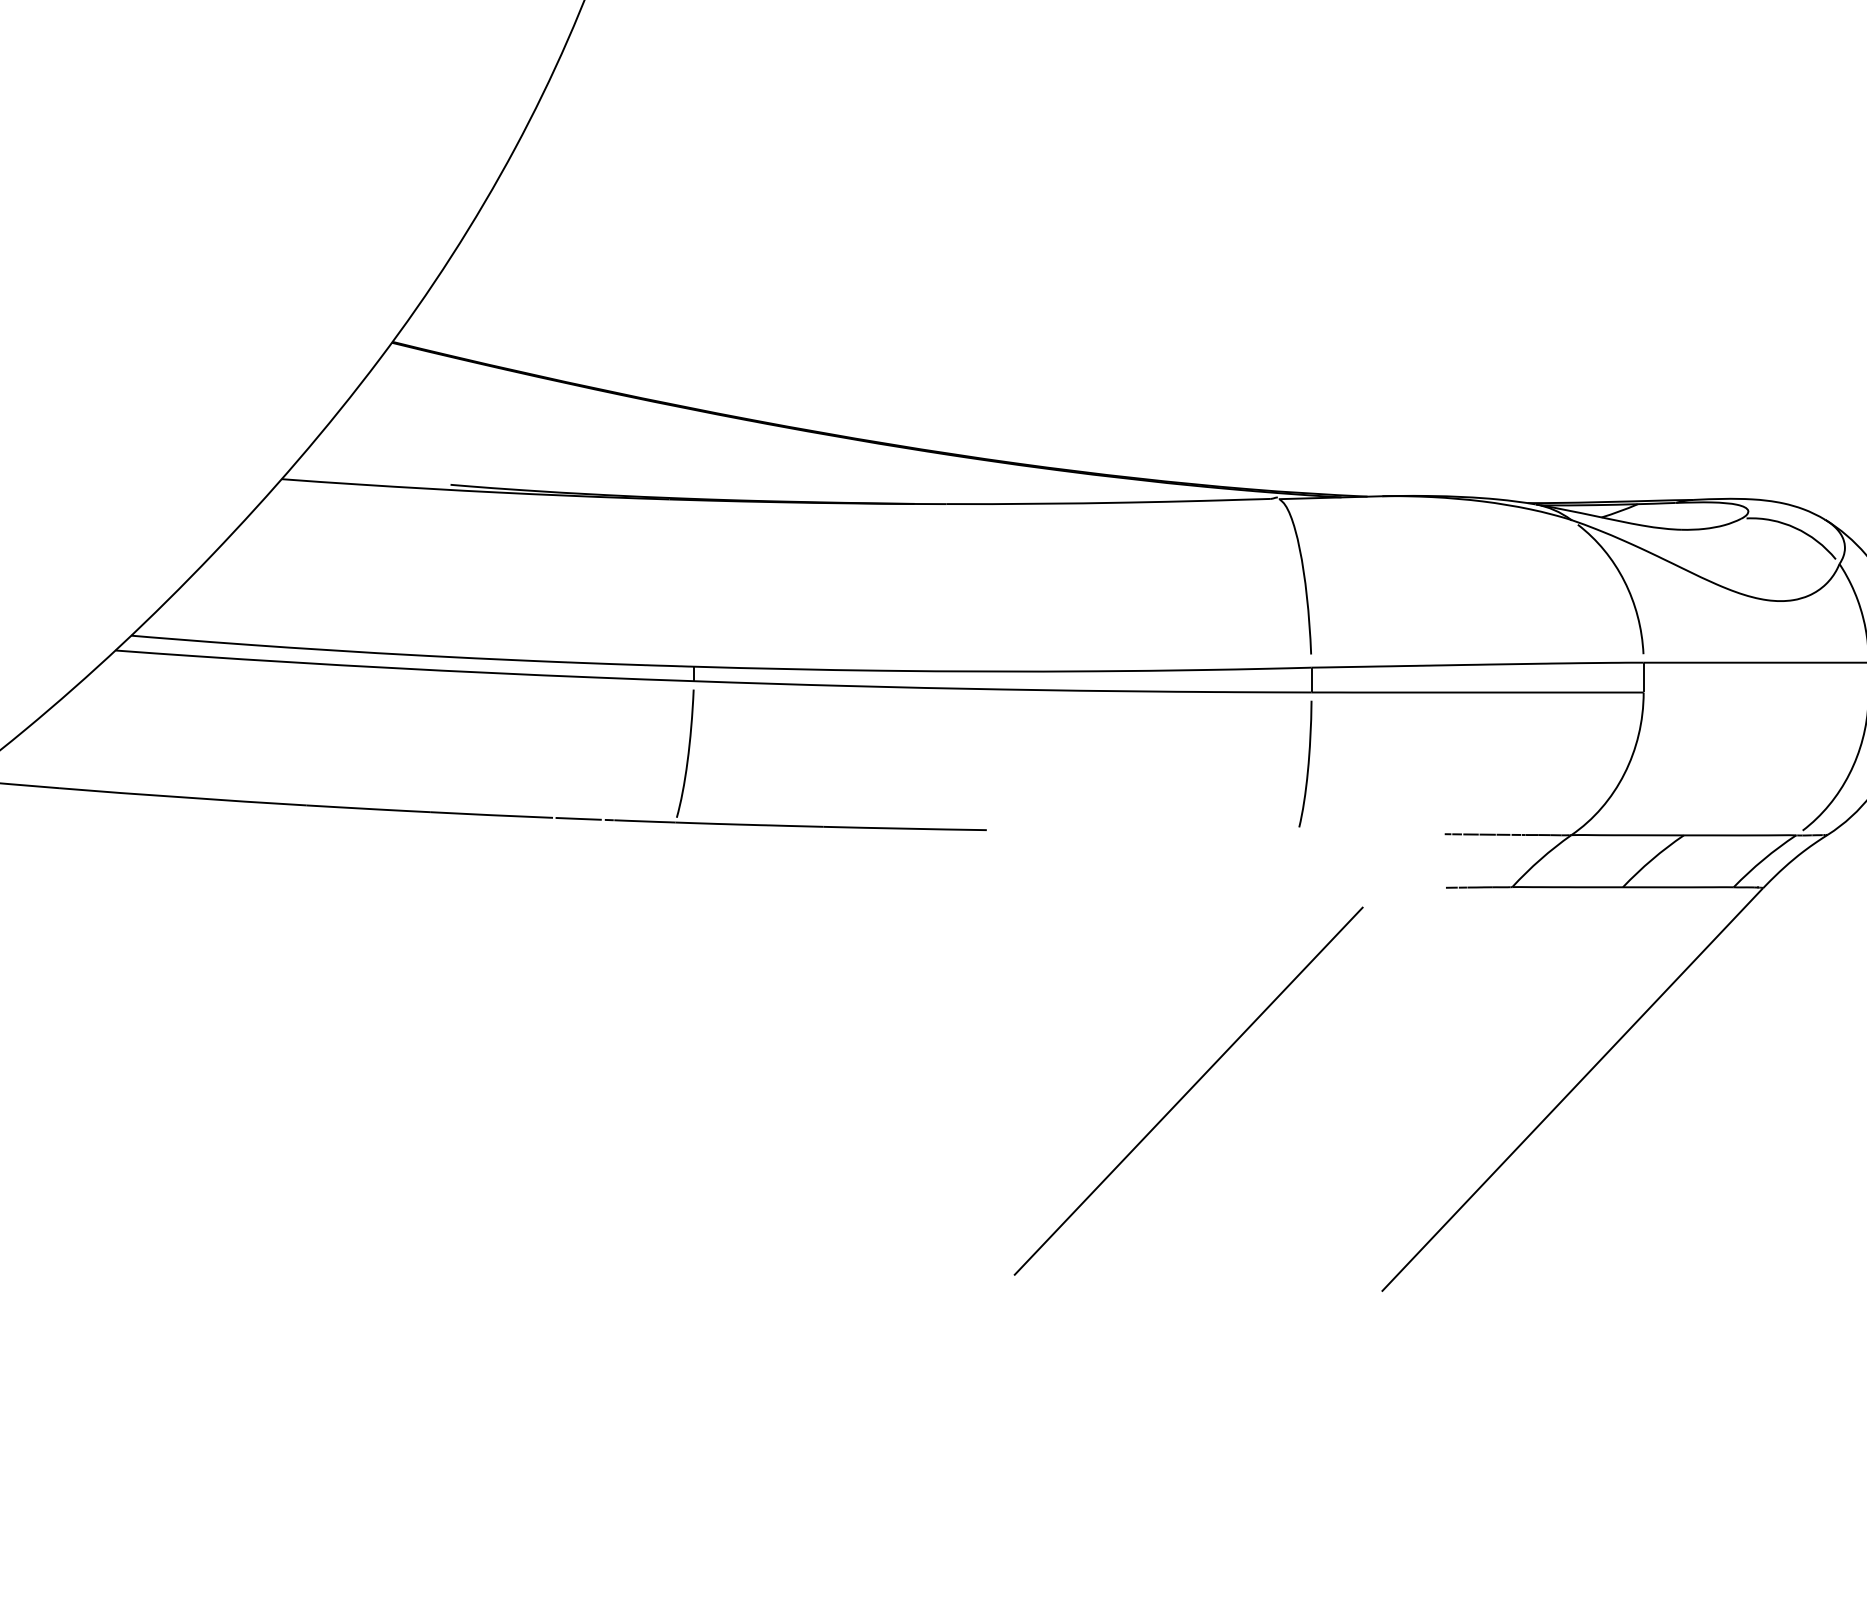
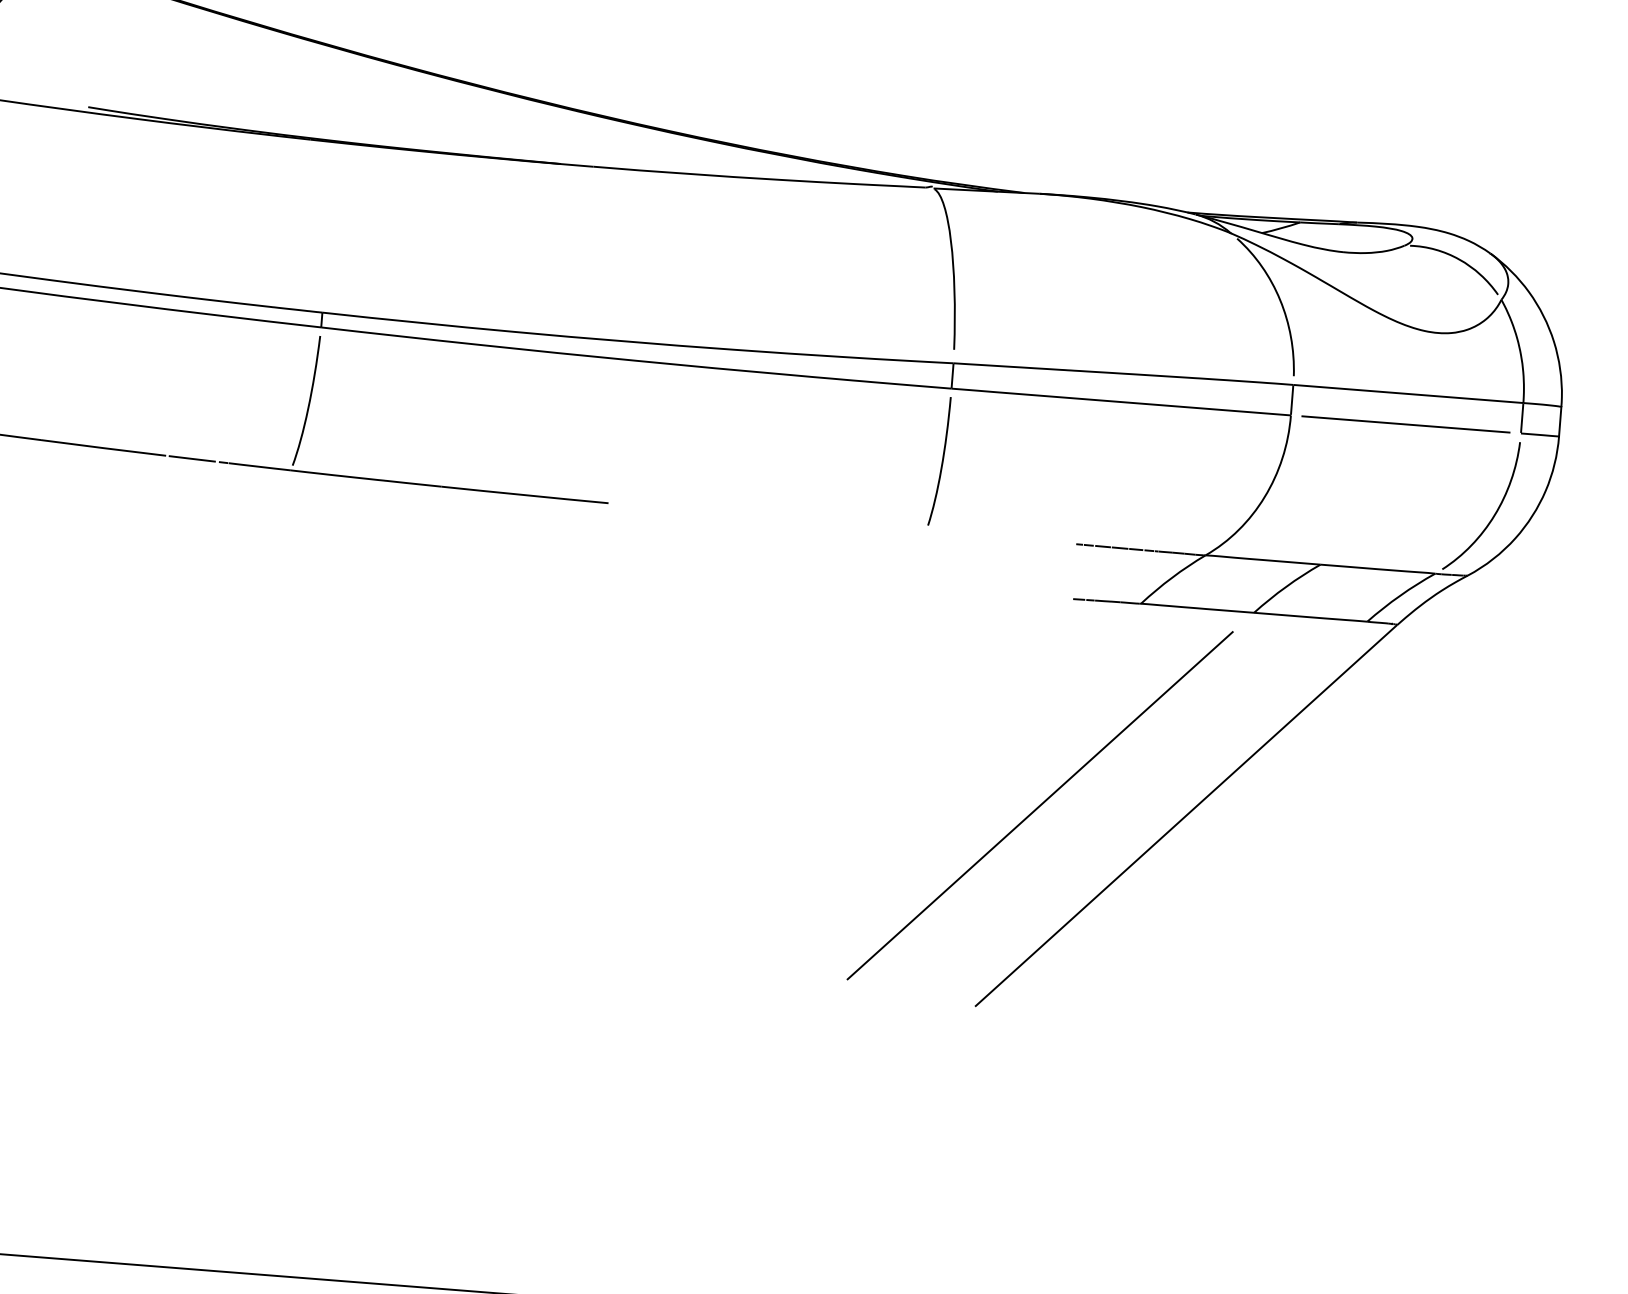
line: (1755, 692) -> (1405, 424), added
line: (1188, 1090) -> (1040, 804), moved

